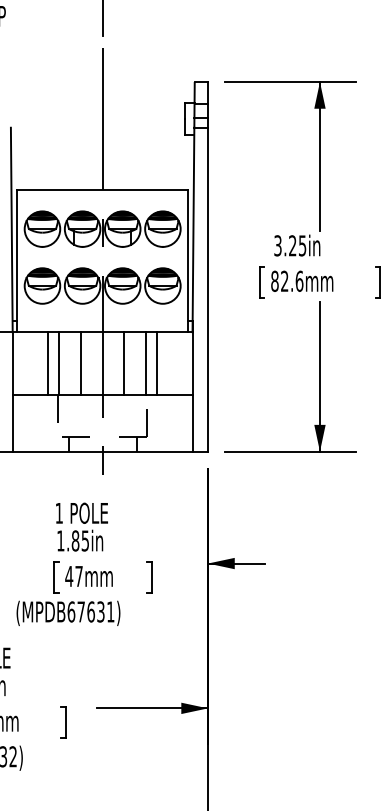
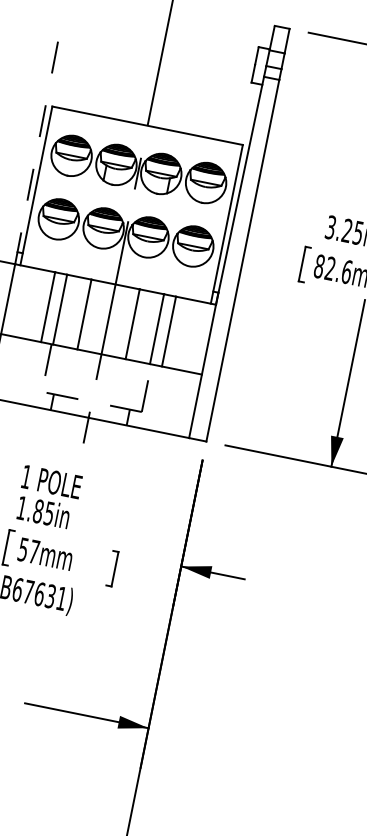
line: (11, 229) -> (36, 149), solid -> dashed
text: (69, 576) -> (23, 549), 47mm -> 57mm

